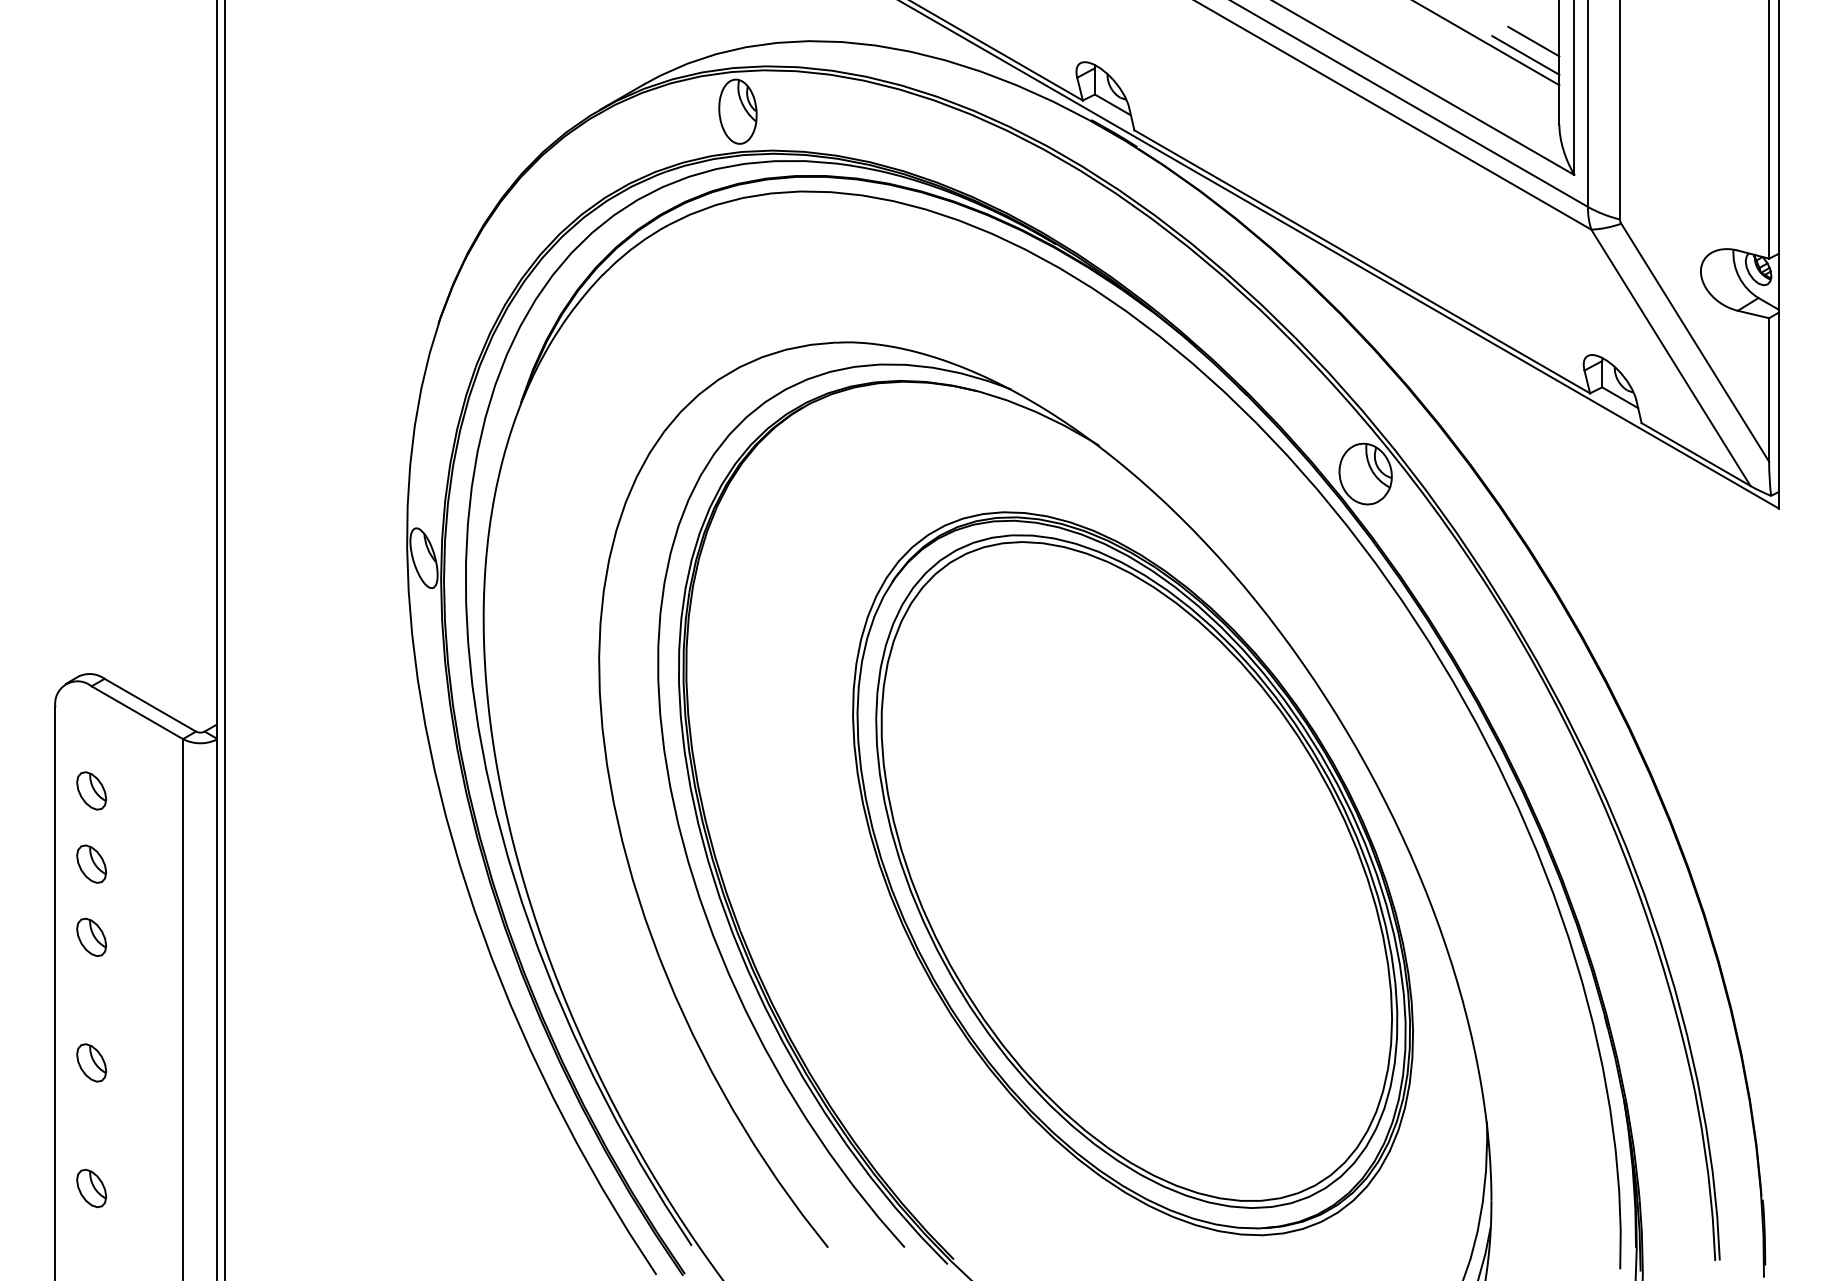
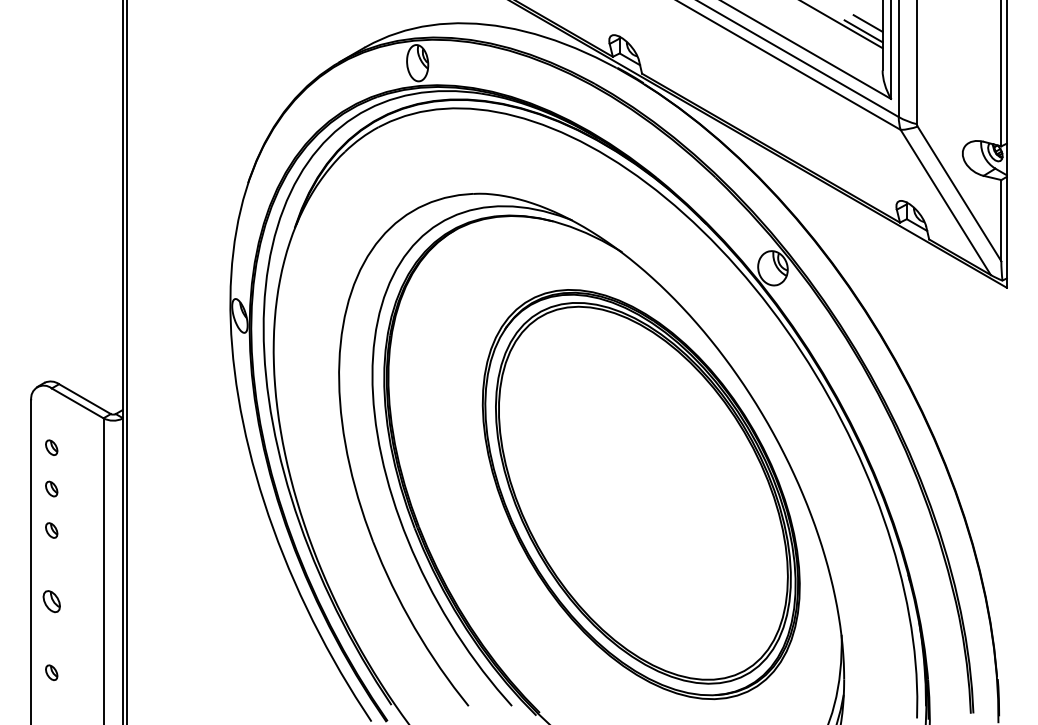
part: (91, 790) -> (51, 447), size x0.7
part: (91, 863) -> (51, 488), size x0.7
part: (91, 937) -> (51, 530), size x0.7
part: (91, 1188) -> (51, 672), size x0.7

